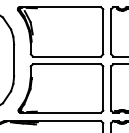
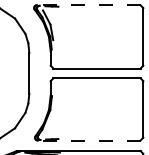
line: (60, 7) -> (88, 5), solid -> dashed
line: (60, 112) -> (88, 140), solid -> dashed

